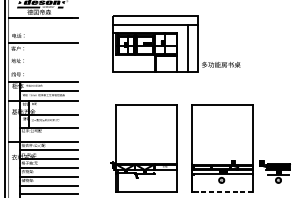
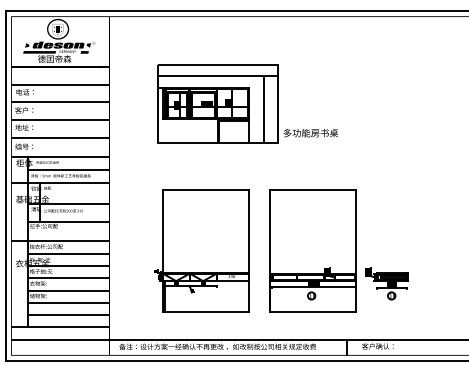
line: (43, 30) -> (60, 84), added
line: (43, 55) -> (60, 120), added
line: (43, 68) -> (60, 138), added
line: (223, 192) -> (314, 312), dashed -> solid

